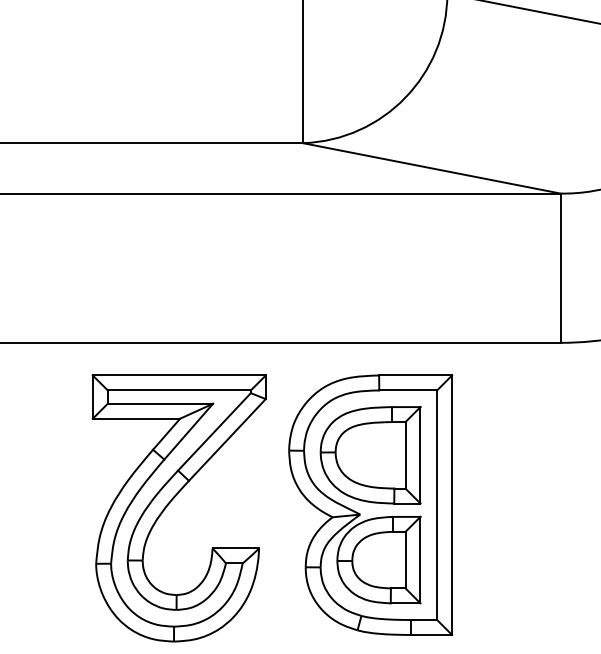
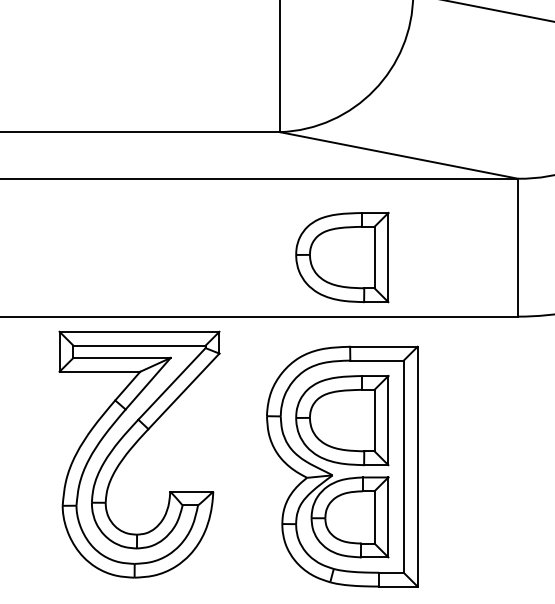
part: (370, 278) -> (342, 257), added
part: (172, 500) -> (133, 447), moved

